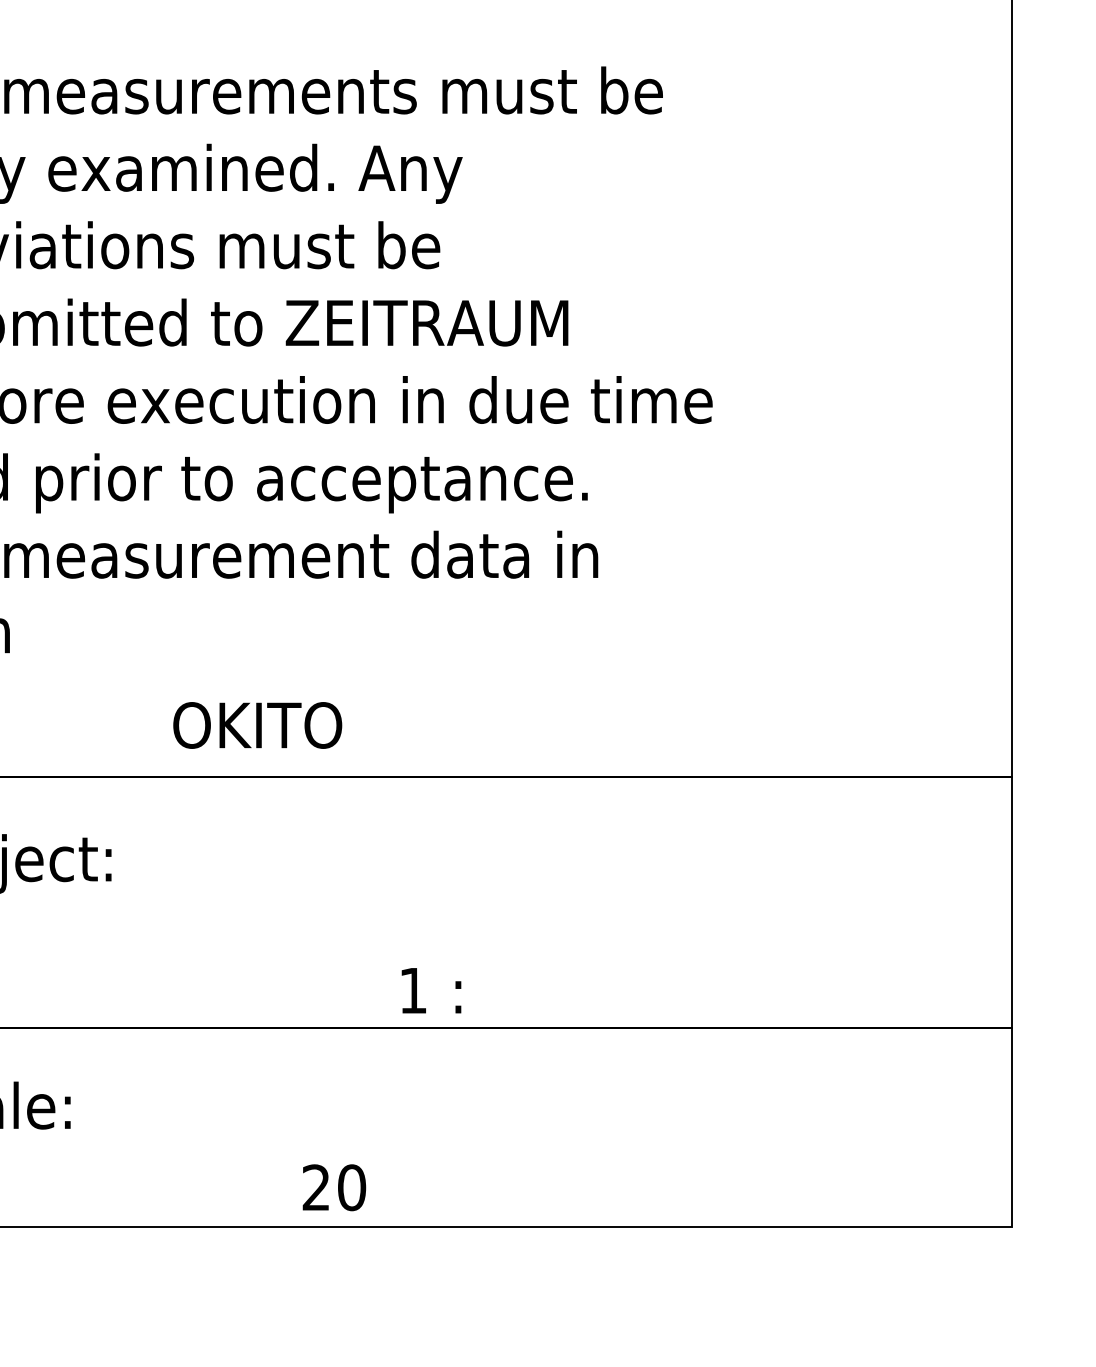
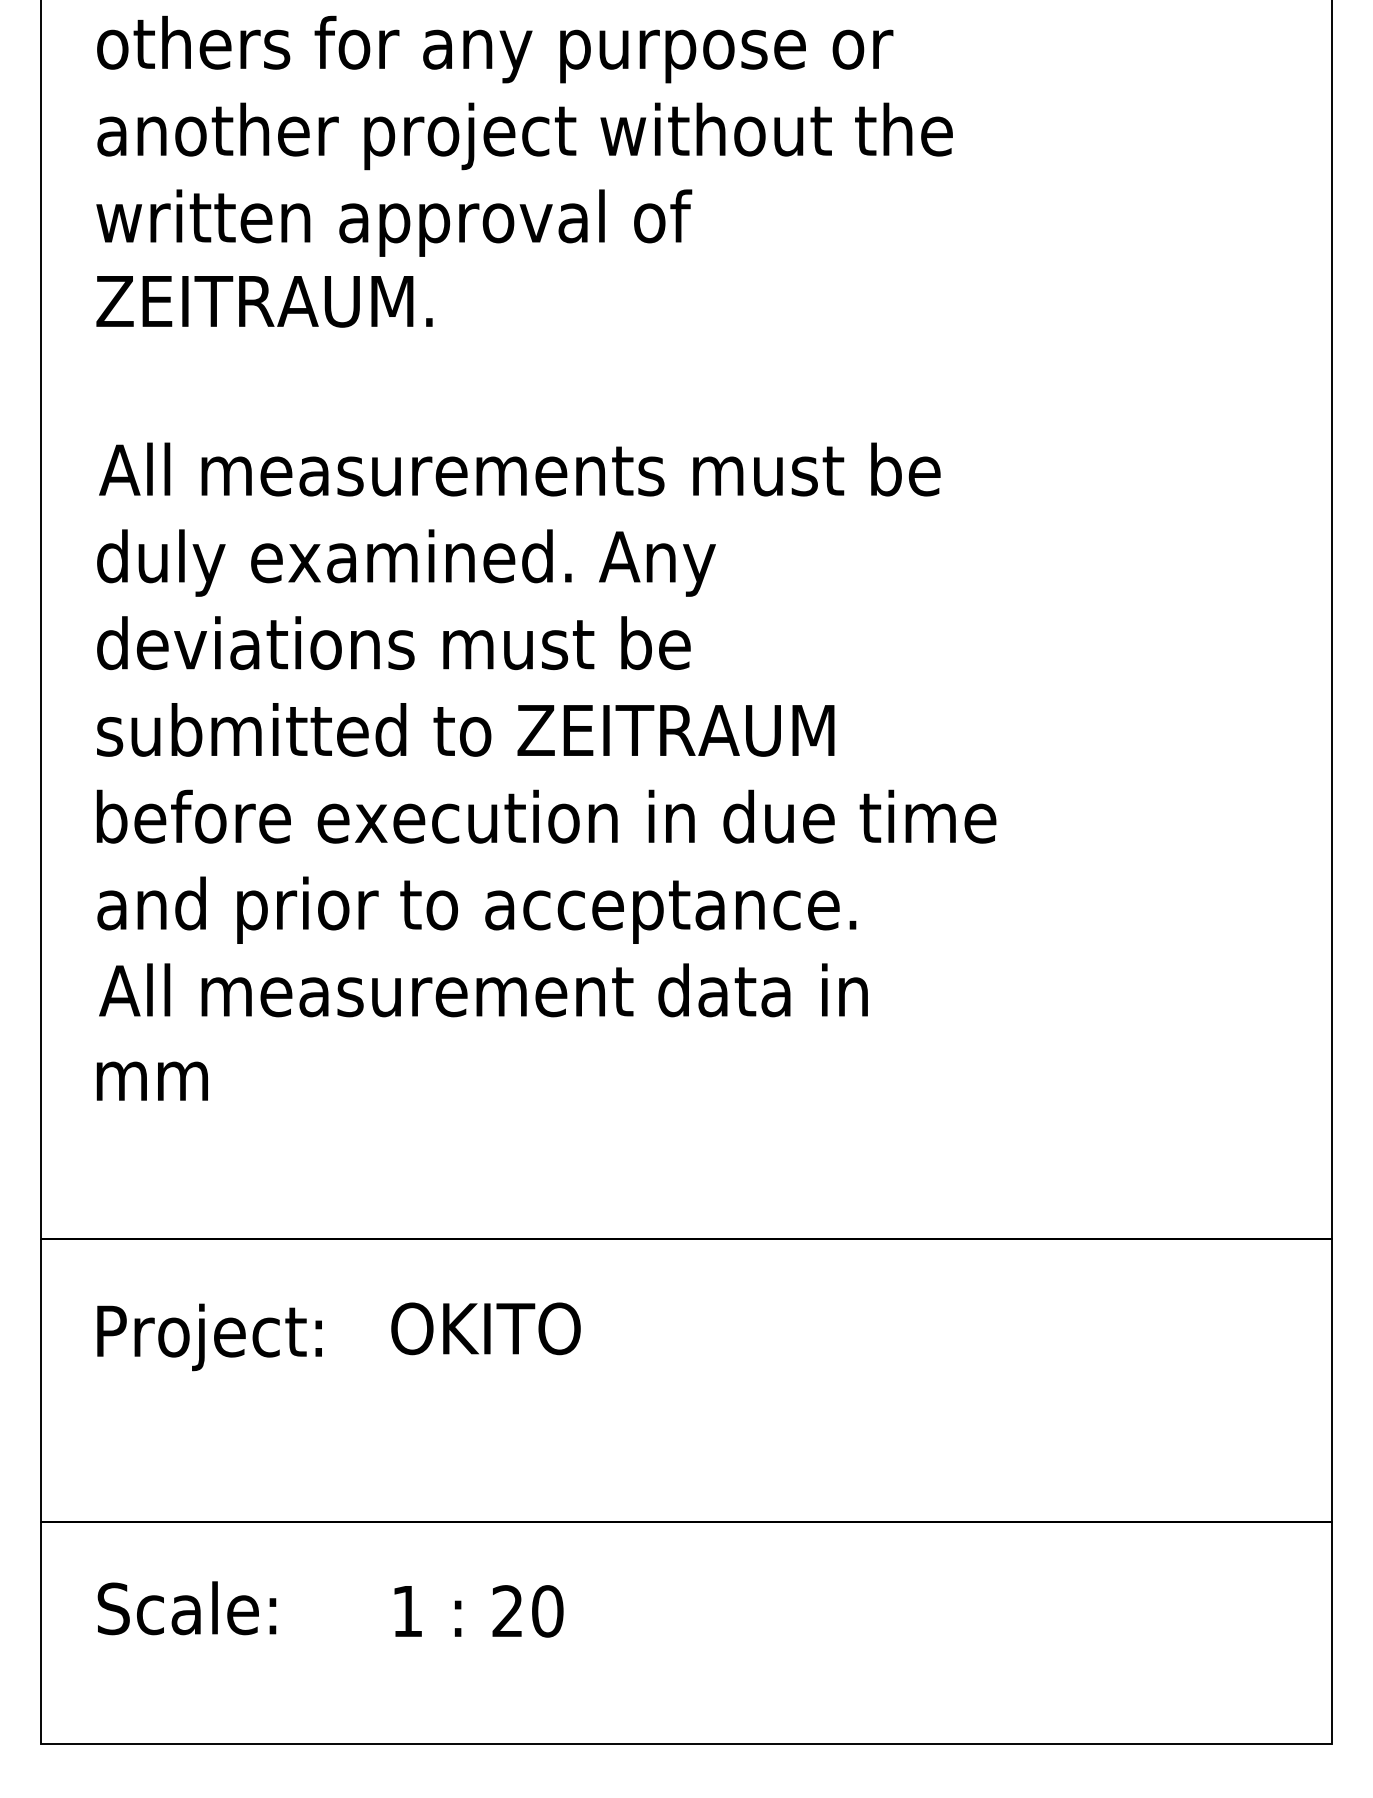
text: (257, 725) -> (485, 1328), moved
text: (431, 990) -> (427, 1611), moved
text: (333, 1187) -> (527, 1611), moved

